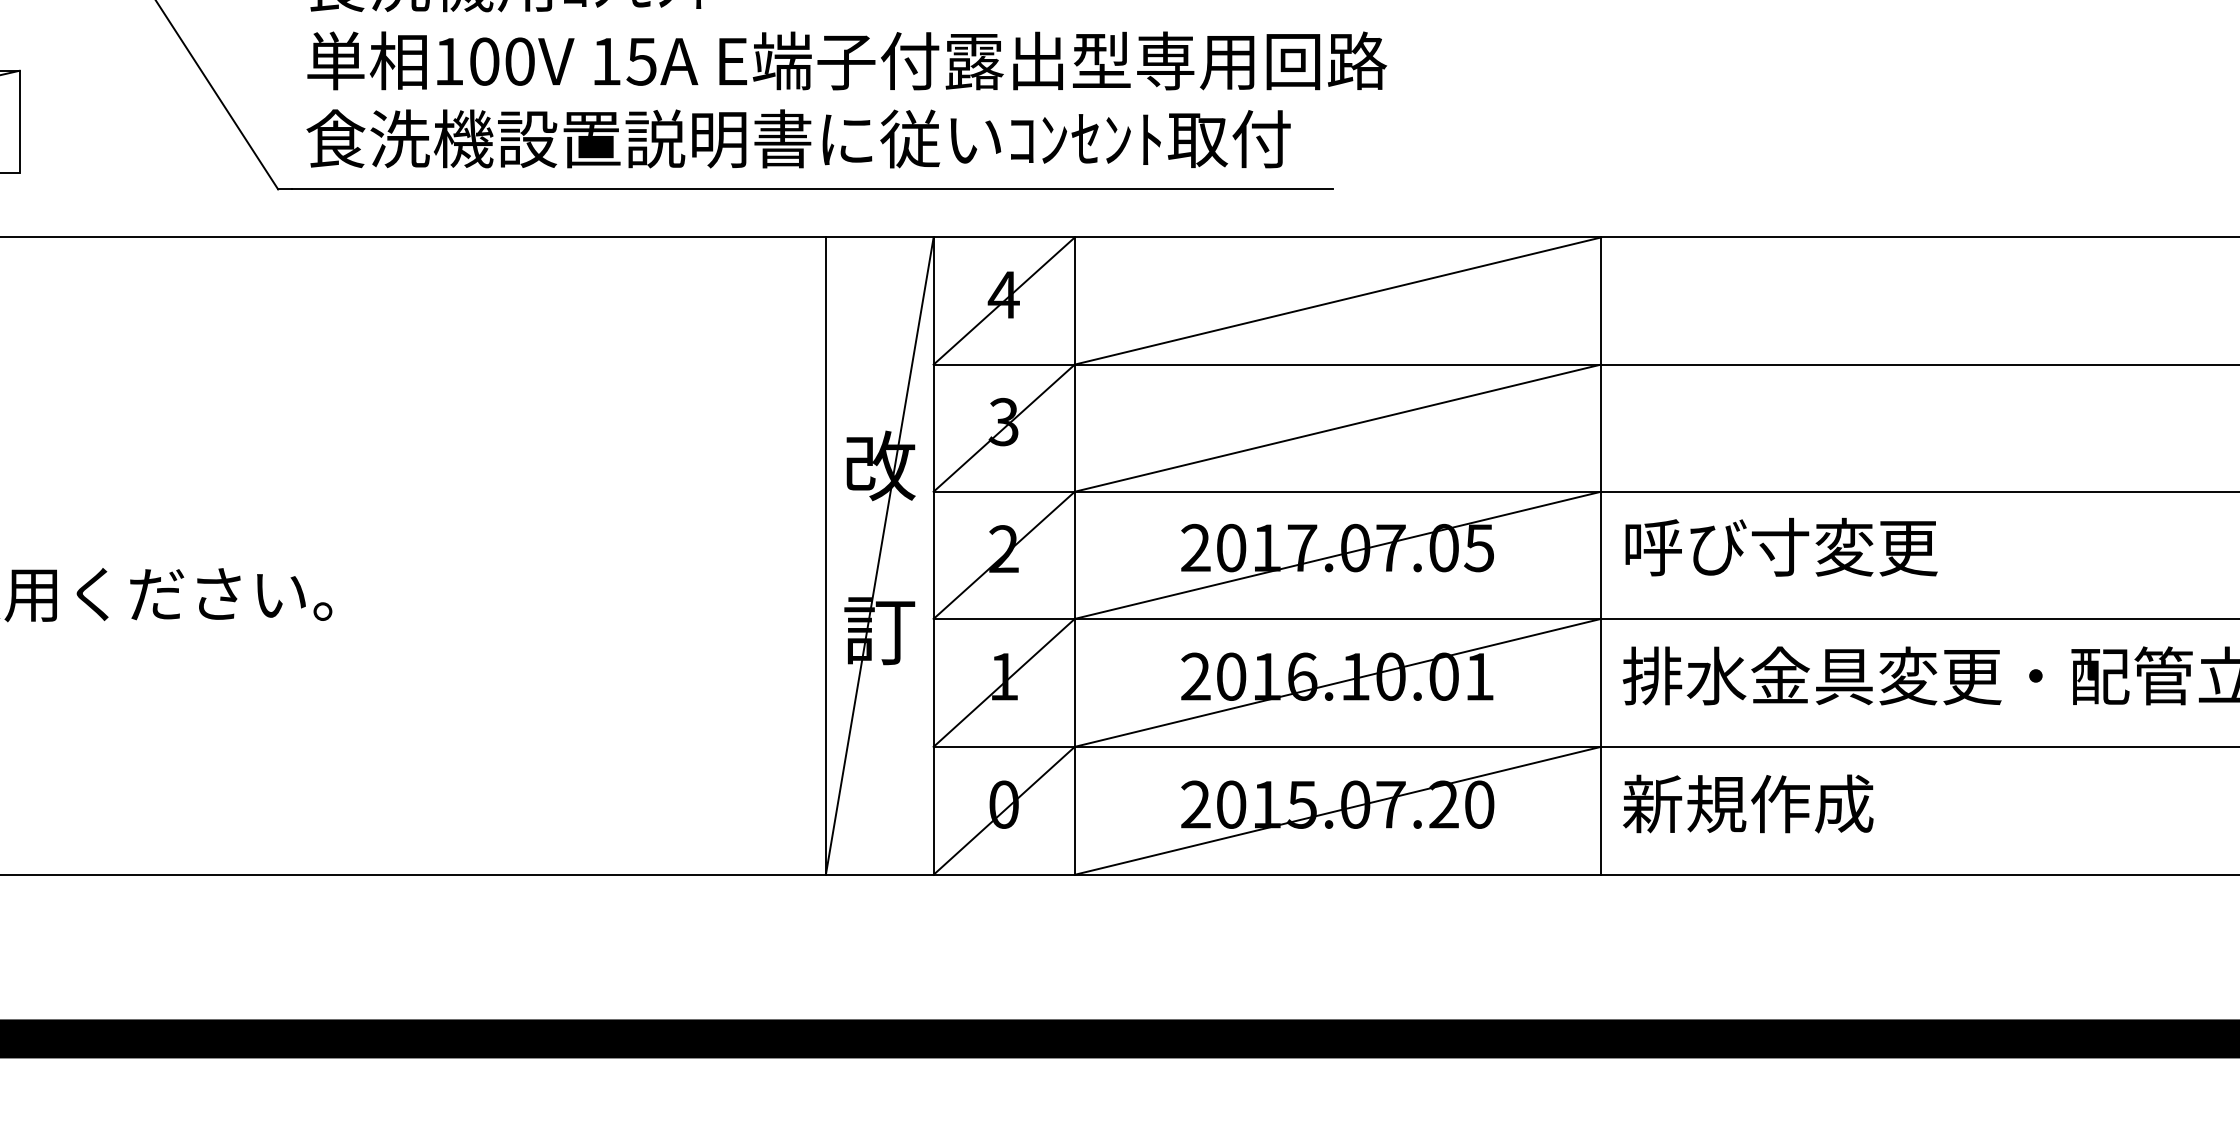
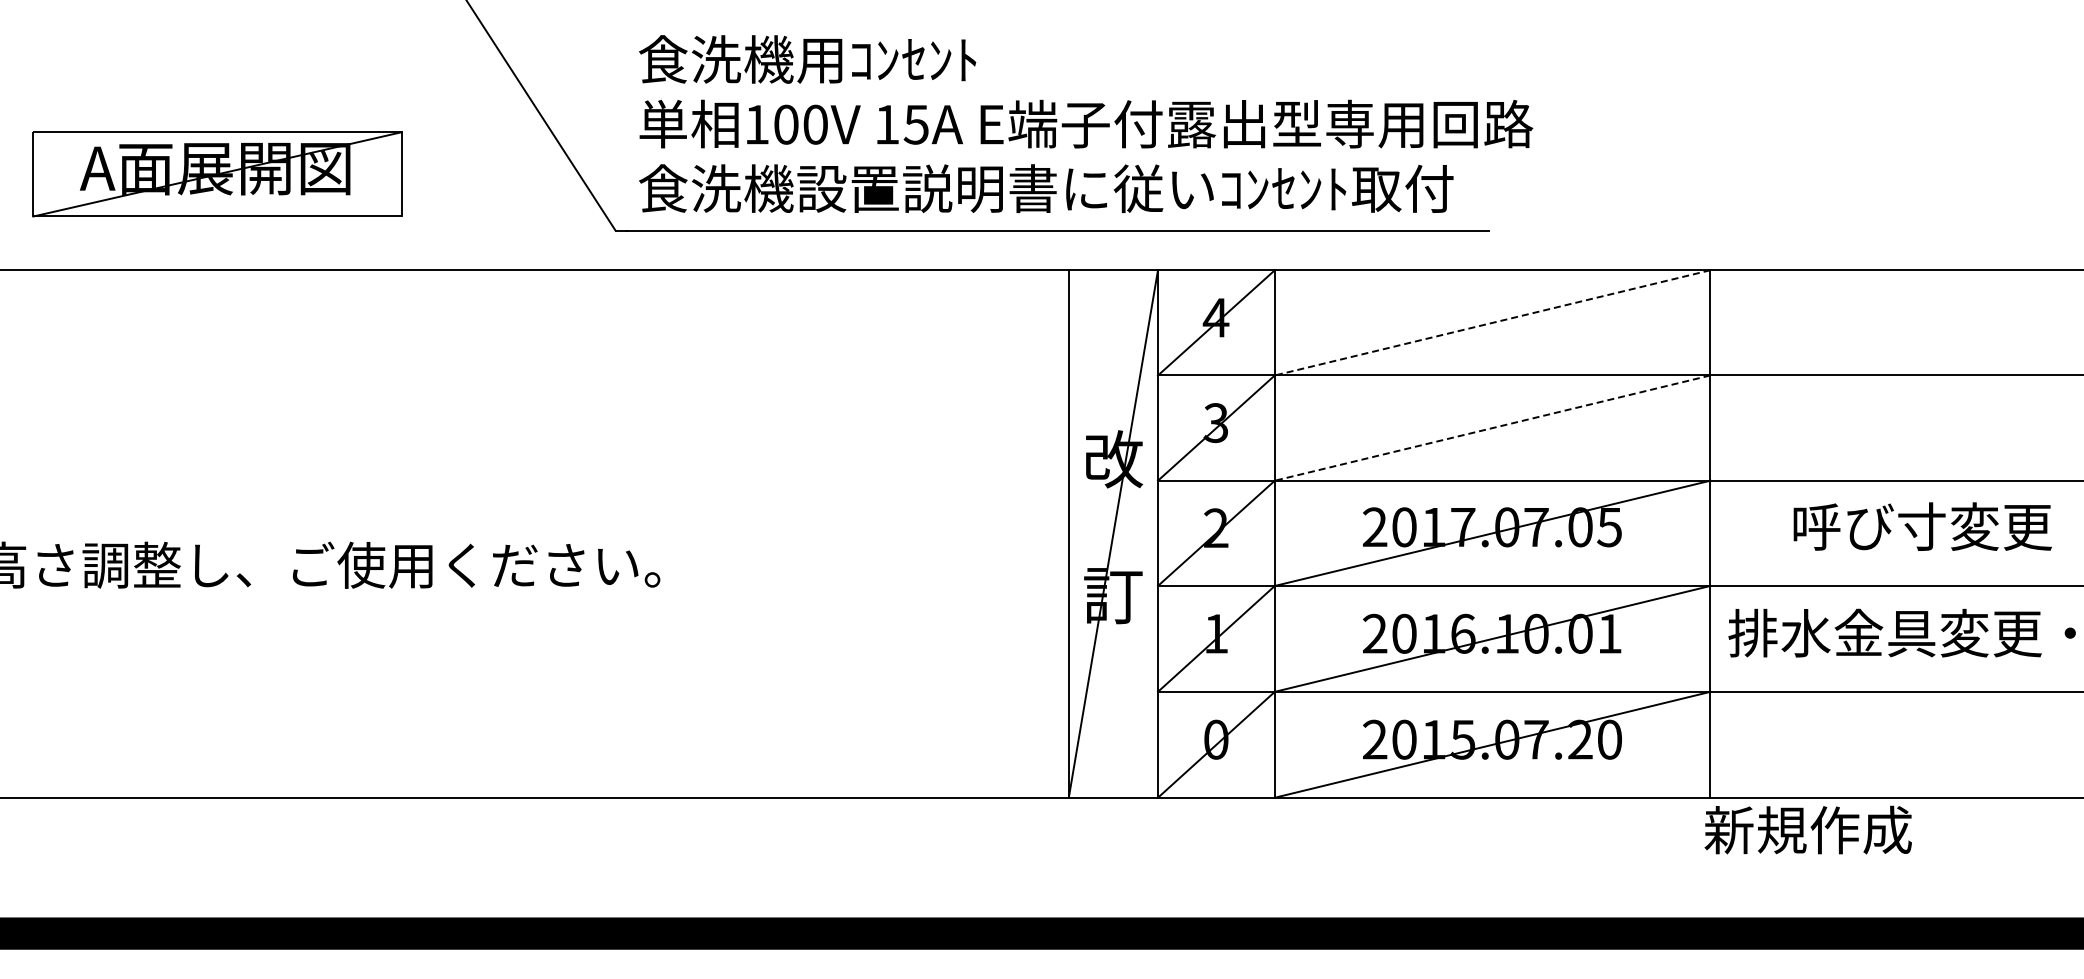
line: (1337, 300) -> (1492, 322), solid -> dashed
line: (1337, 428) -> (1492, 428), solid -> dashed
text: (1781, 547) -> (1922, 526), moved
text: (1747, 803) -> (1807, 829), moved

